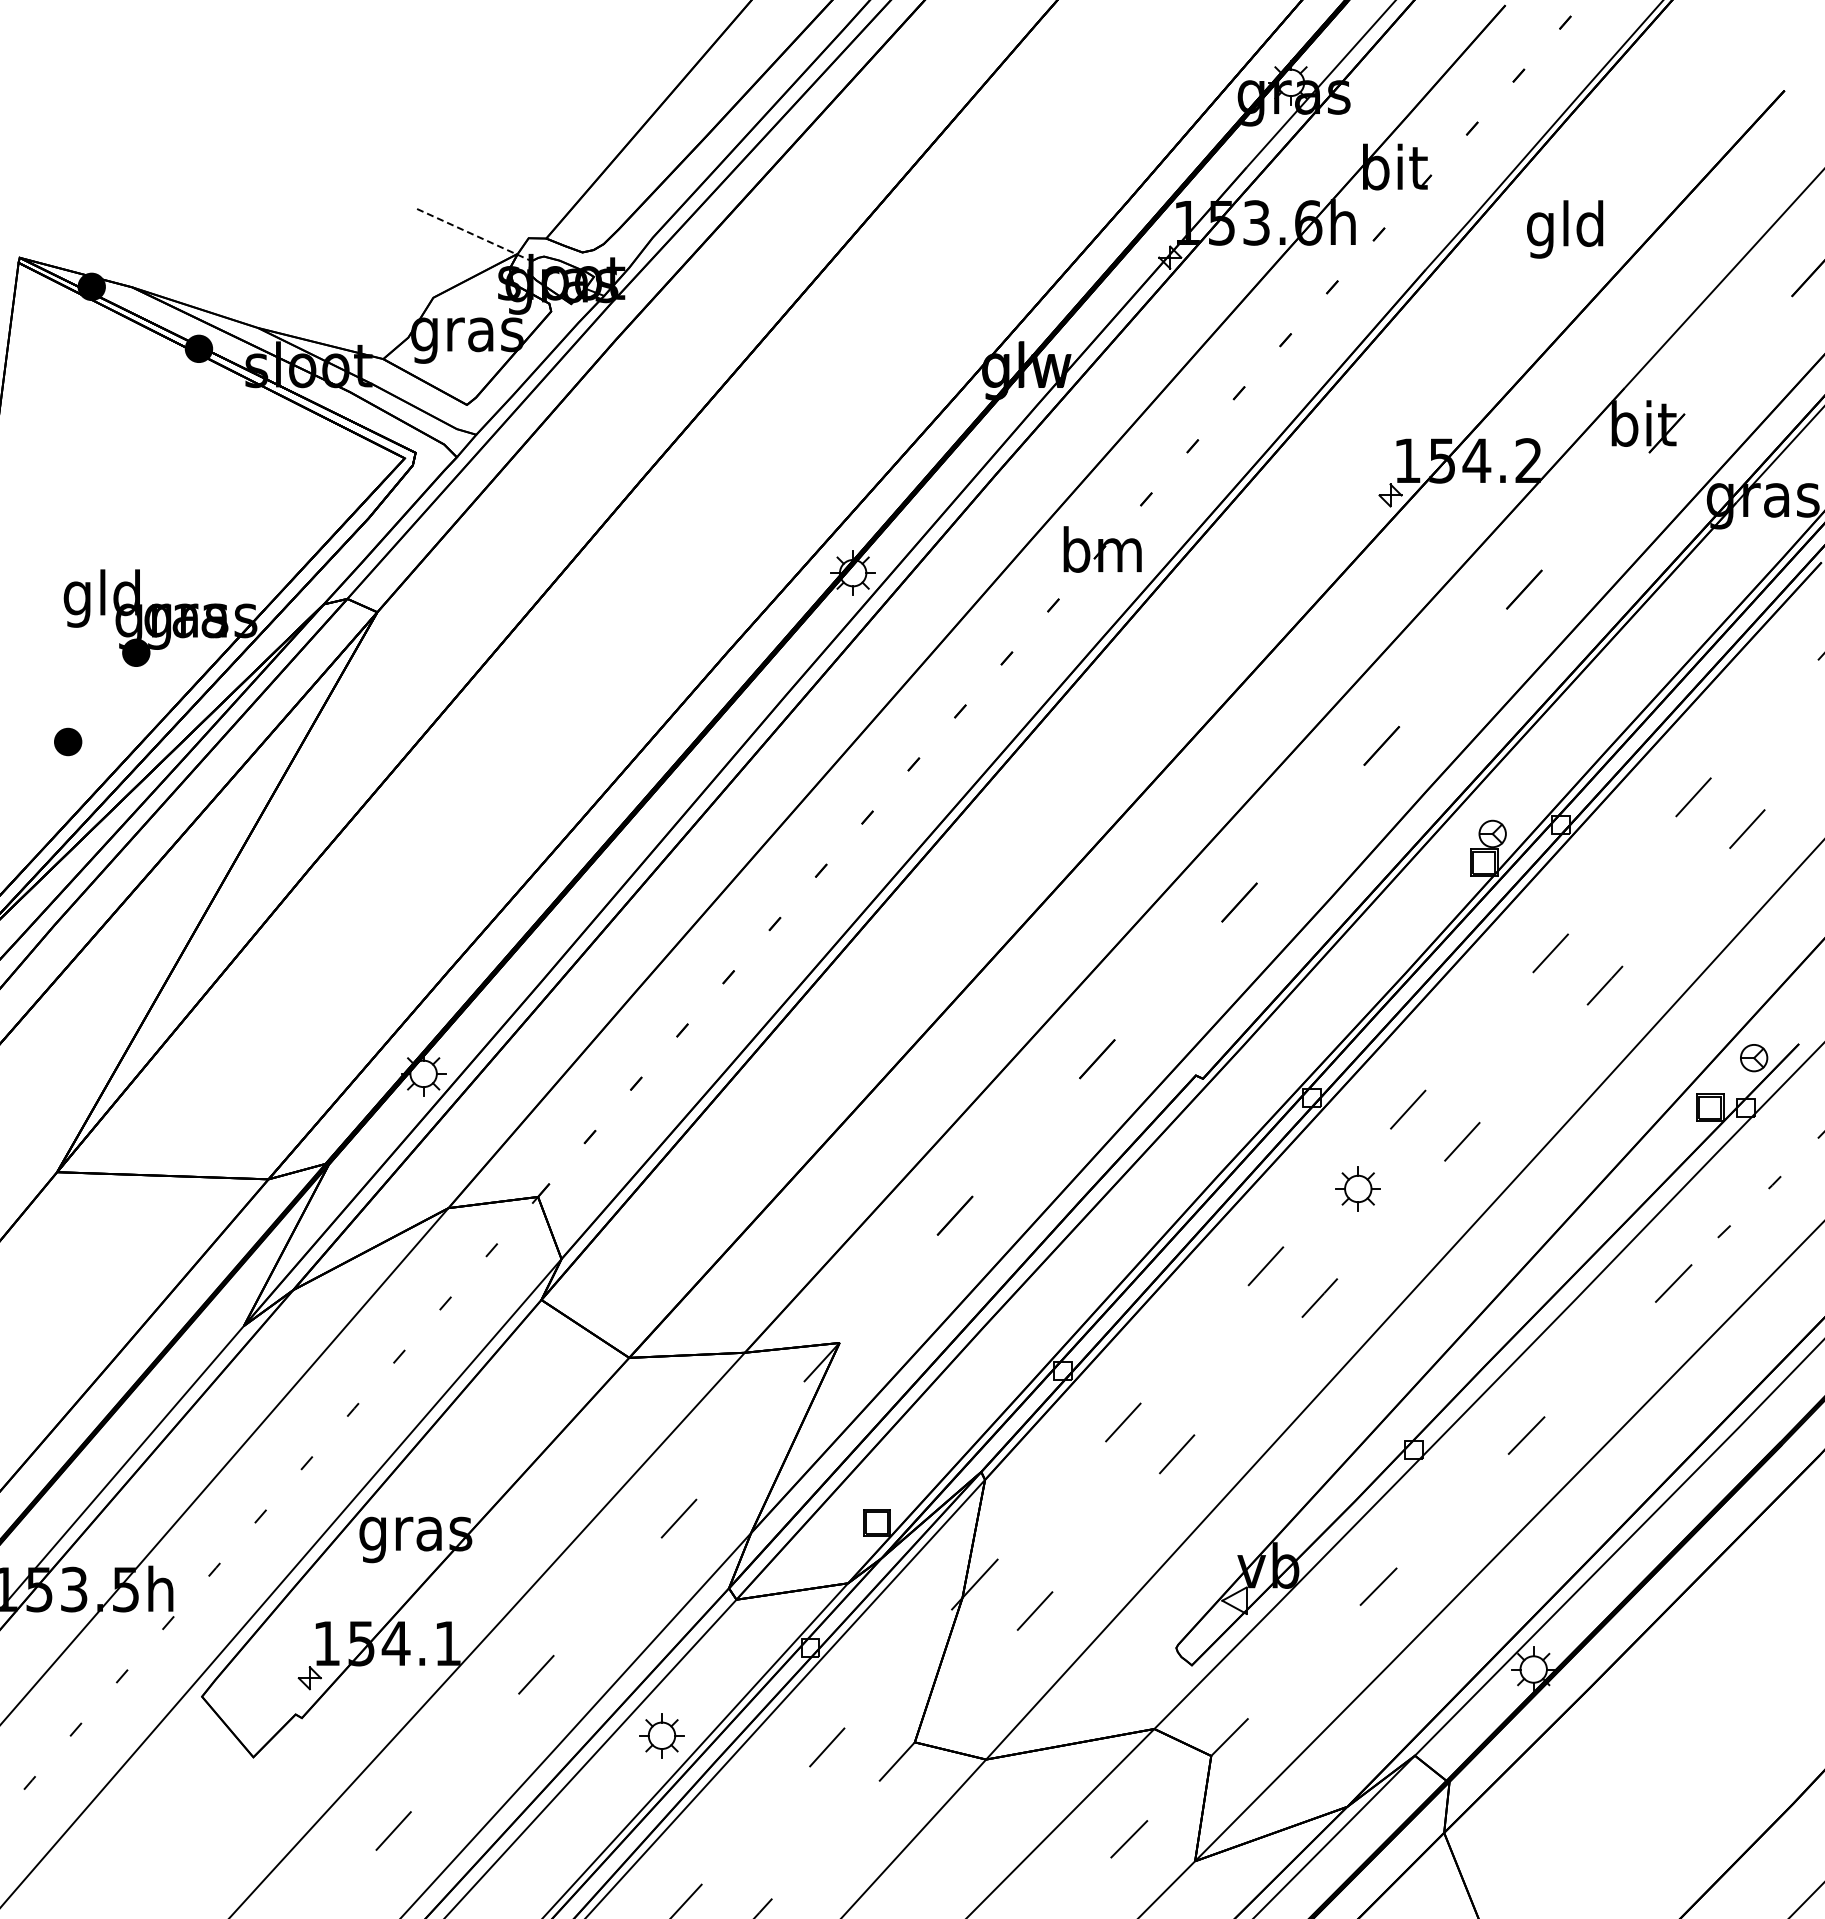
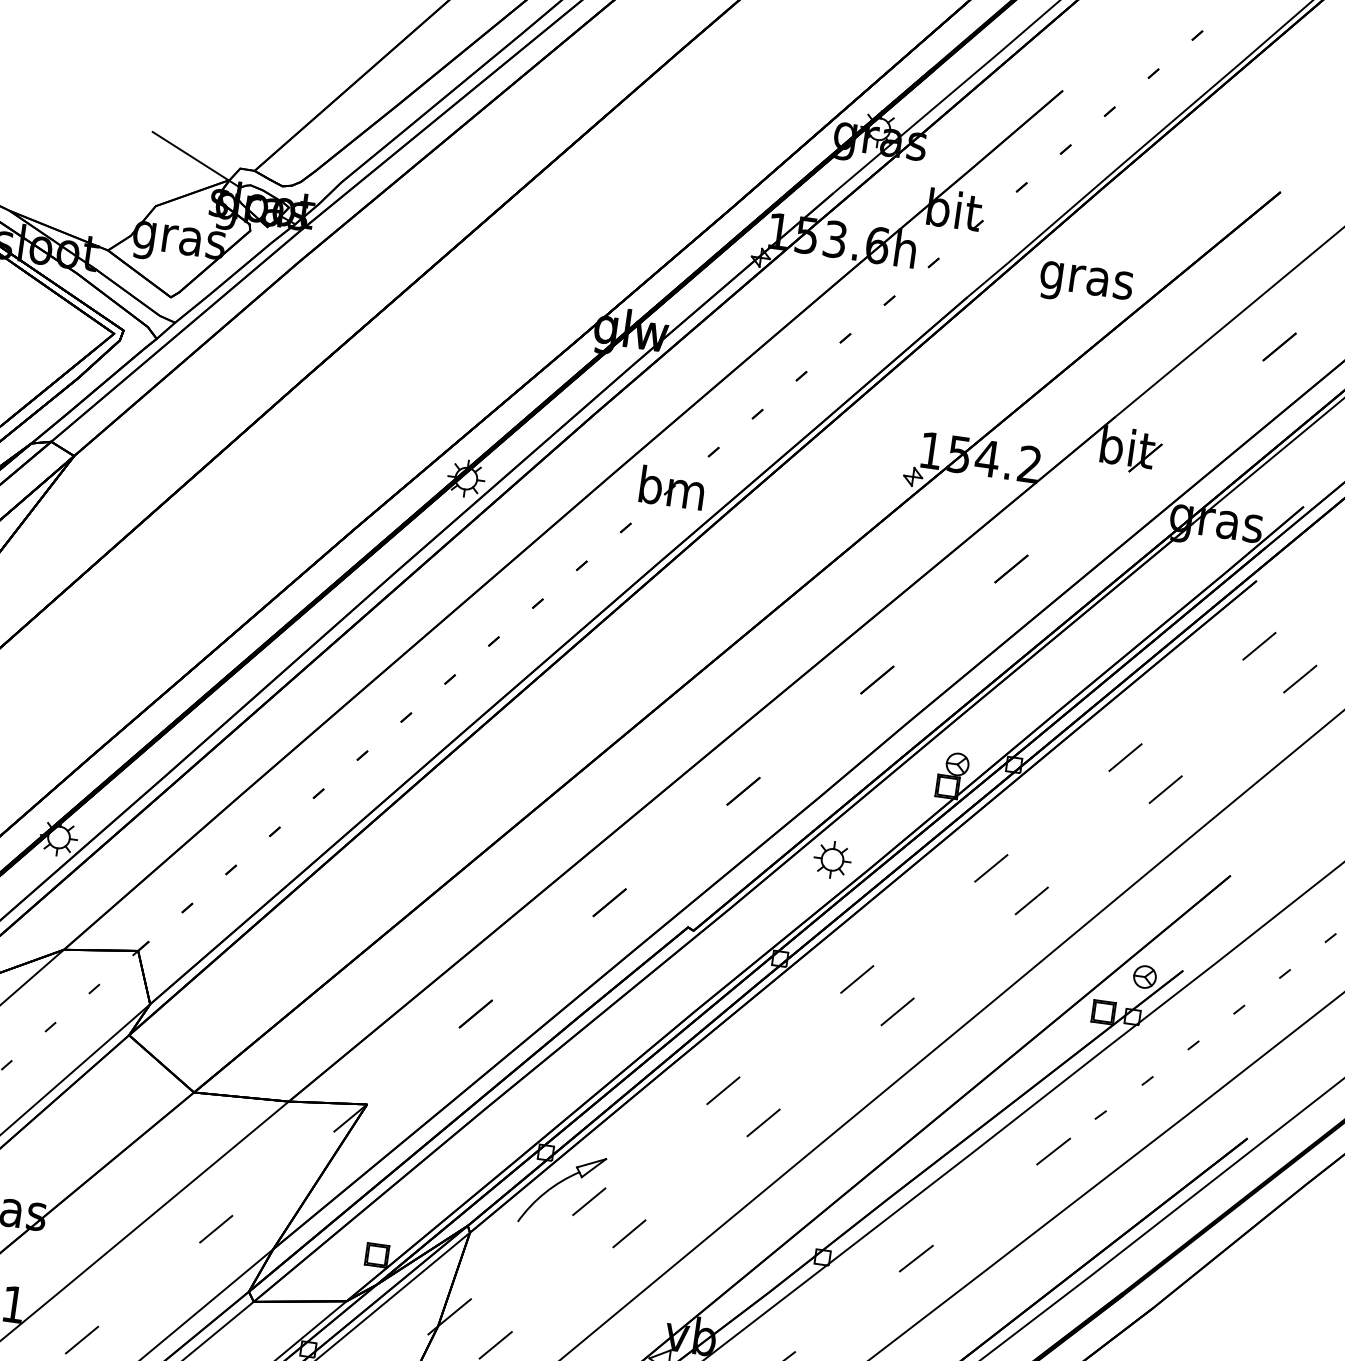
text: (1565, 229) -> (1086, 280), gld -> gras
line: (474, 235) -> (196, 160), dashed -> solid
part: (1357, 1188) -> (831, 859), moved
part: (1083, 1406) -> (558, 1184), added

